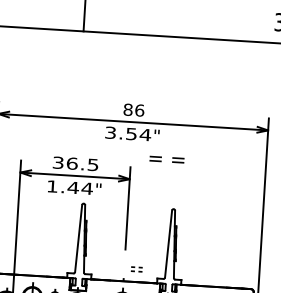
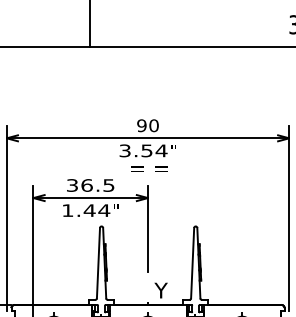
text: (133, 109) -> (147, 125), 86 -> 90
text: (166, 158) -> (149, 168), moved
text: (136, 268) -> (160, 290), = = -> Y

